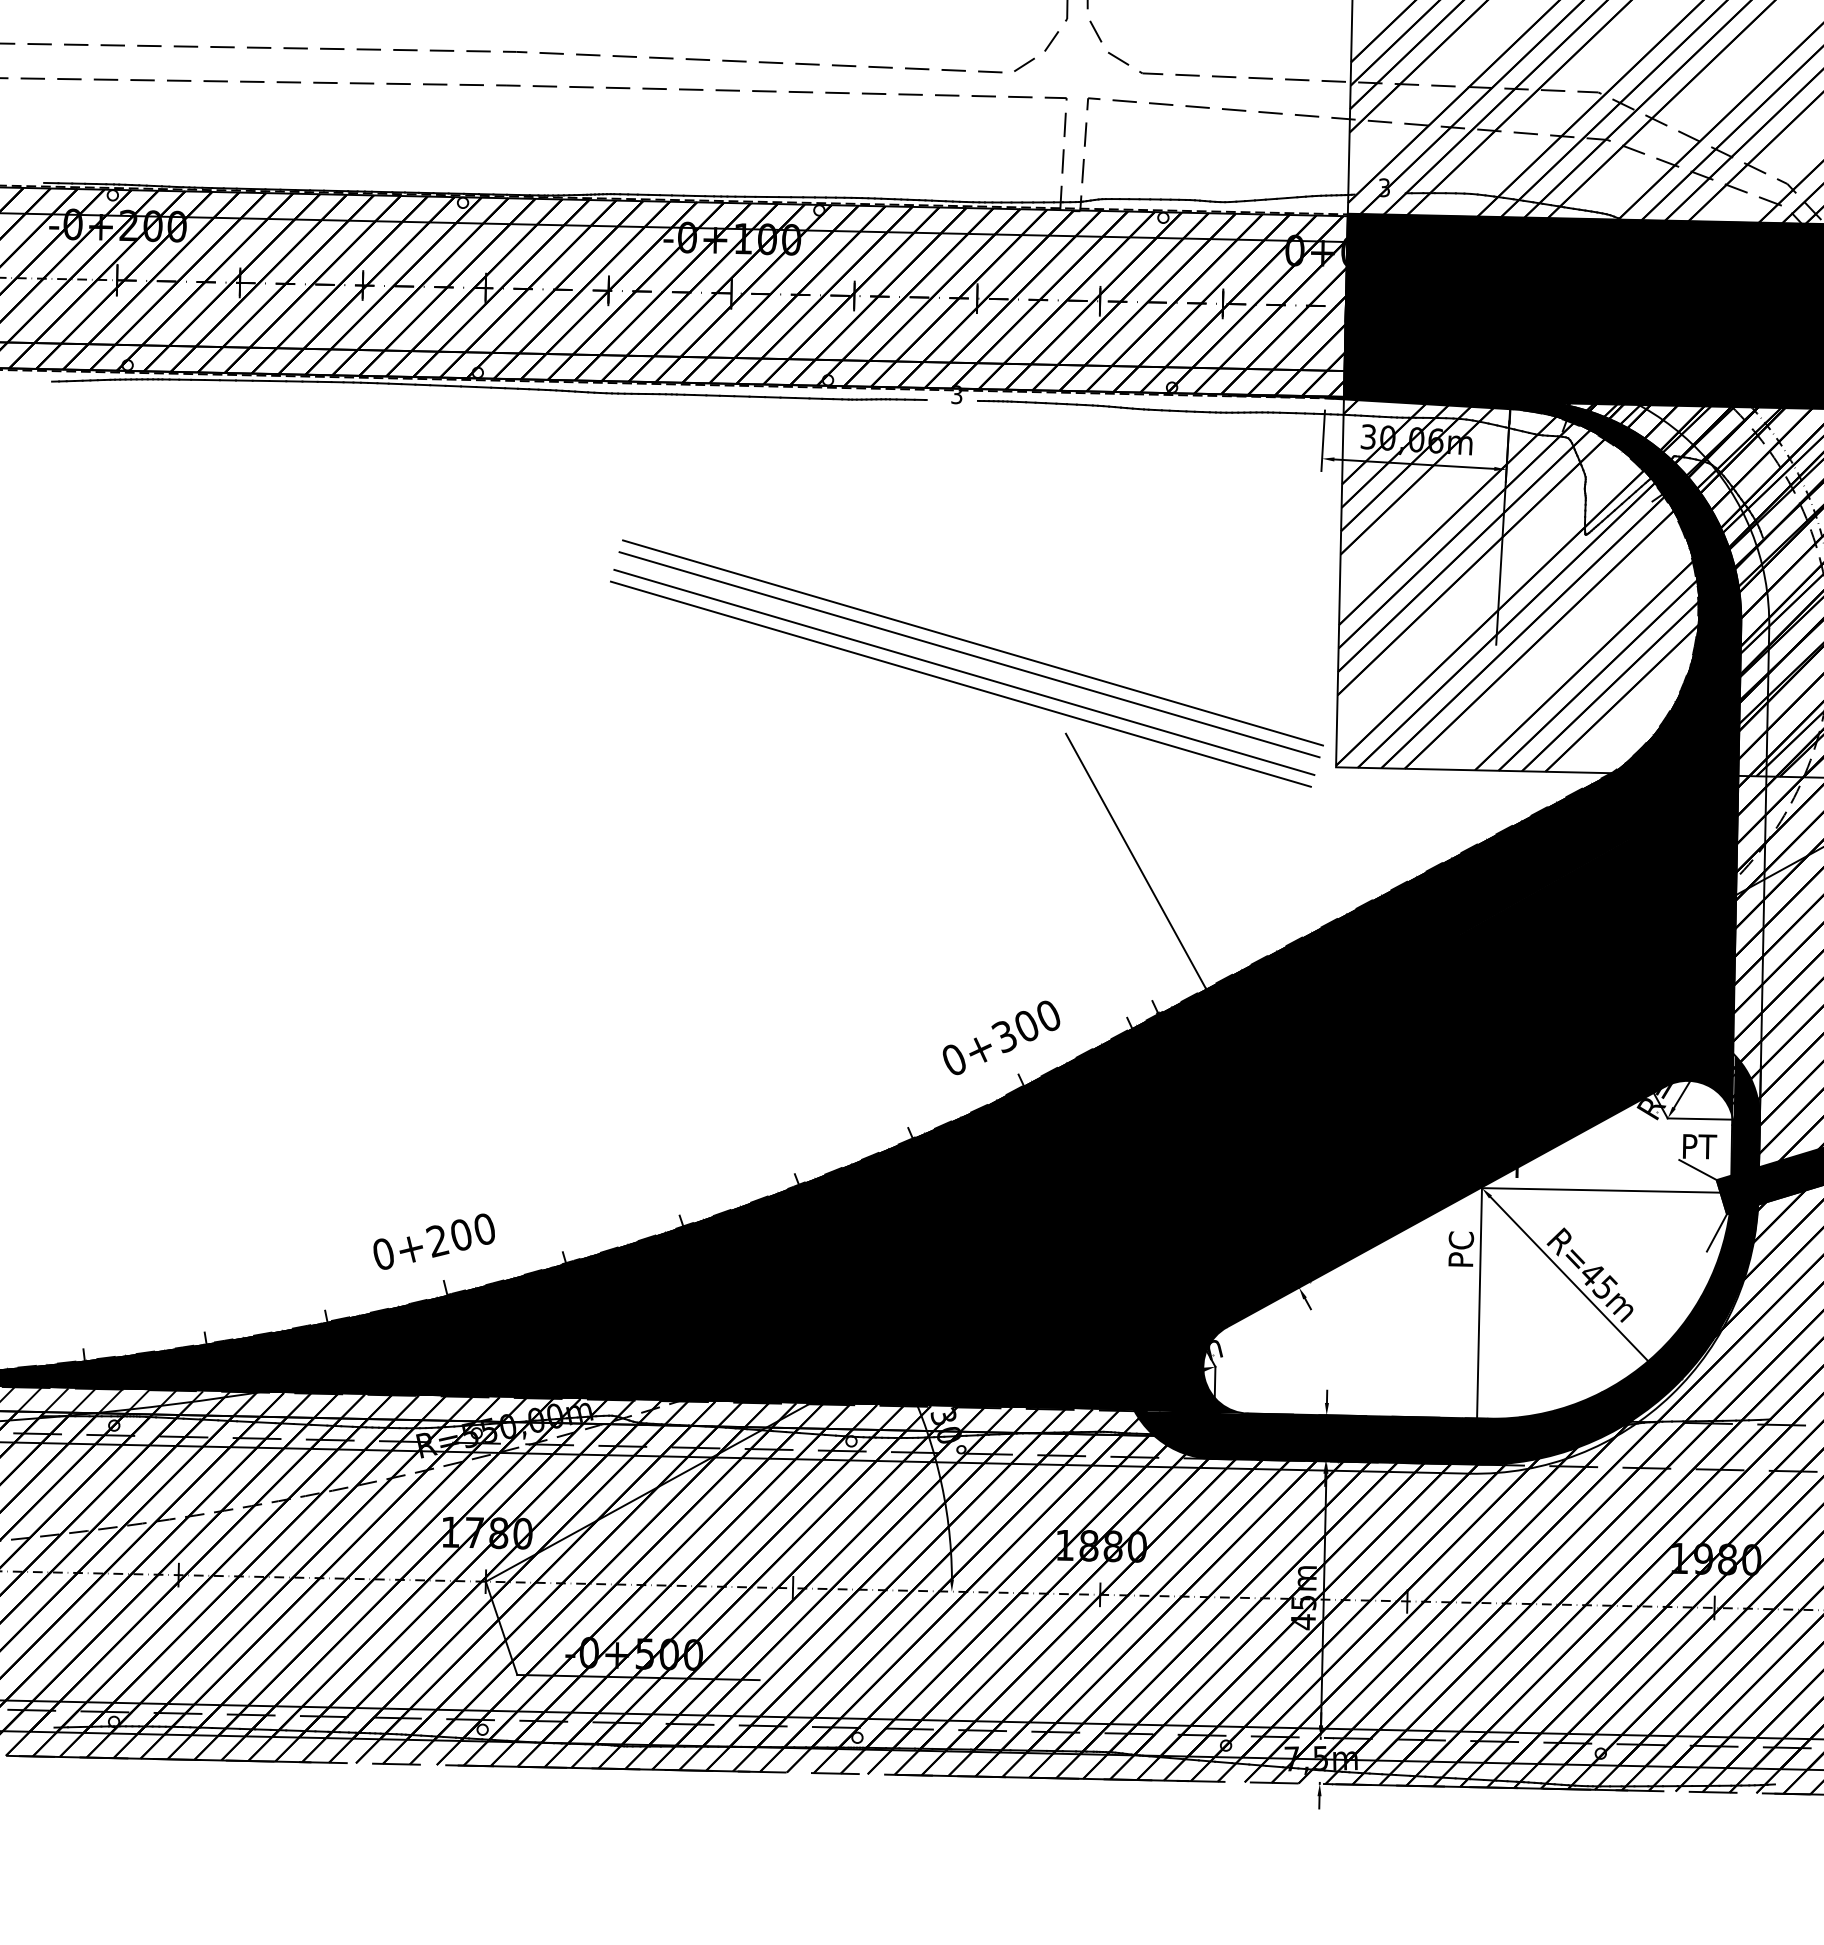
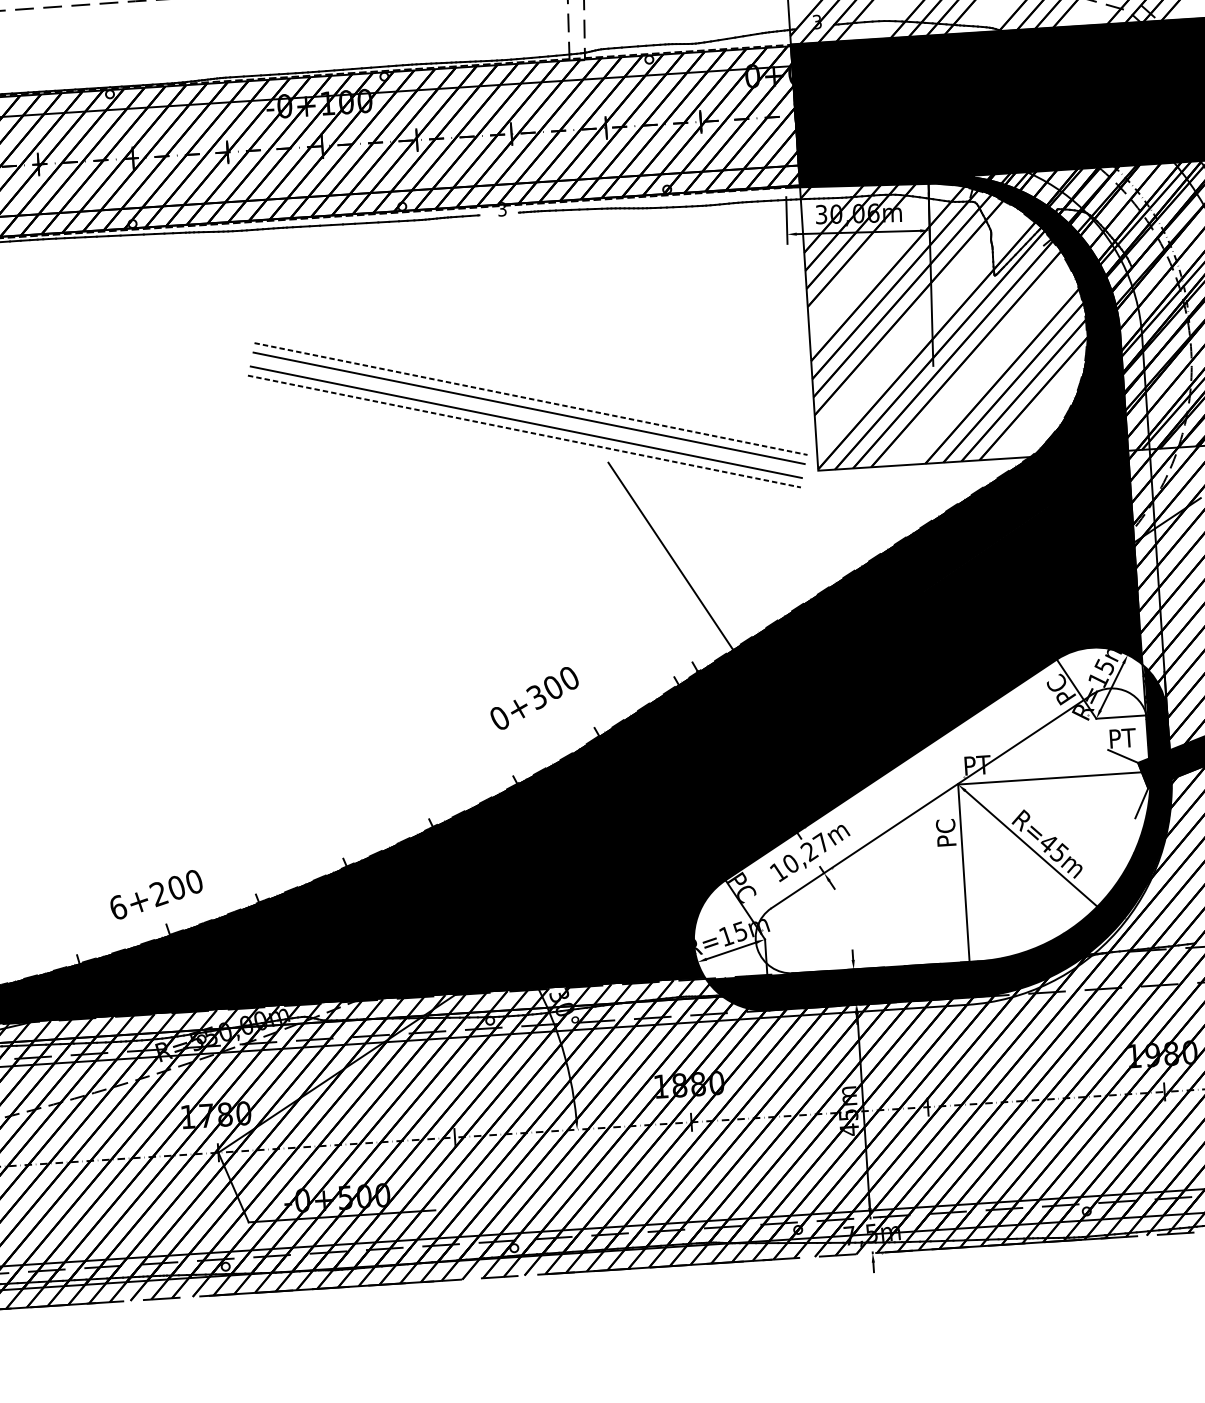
line: (973, 642) -> (531, 398), solid -> dashed
line: (960, 684) -> (524, 431), solid -> dashed
text: (1001, 1037) -> (534, 698), moved
fill: (1428, 1219) -> (919, 812), removed
text: (383, 1253) -> (118, 907), 0+200 -> 6+200

